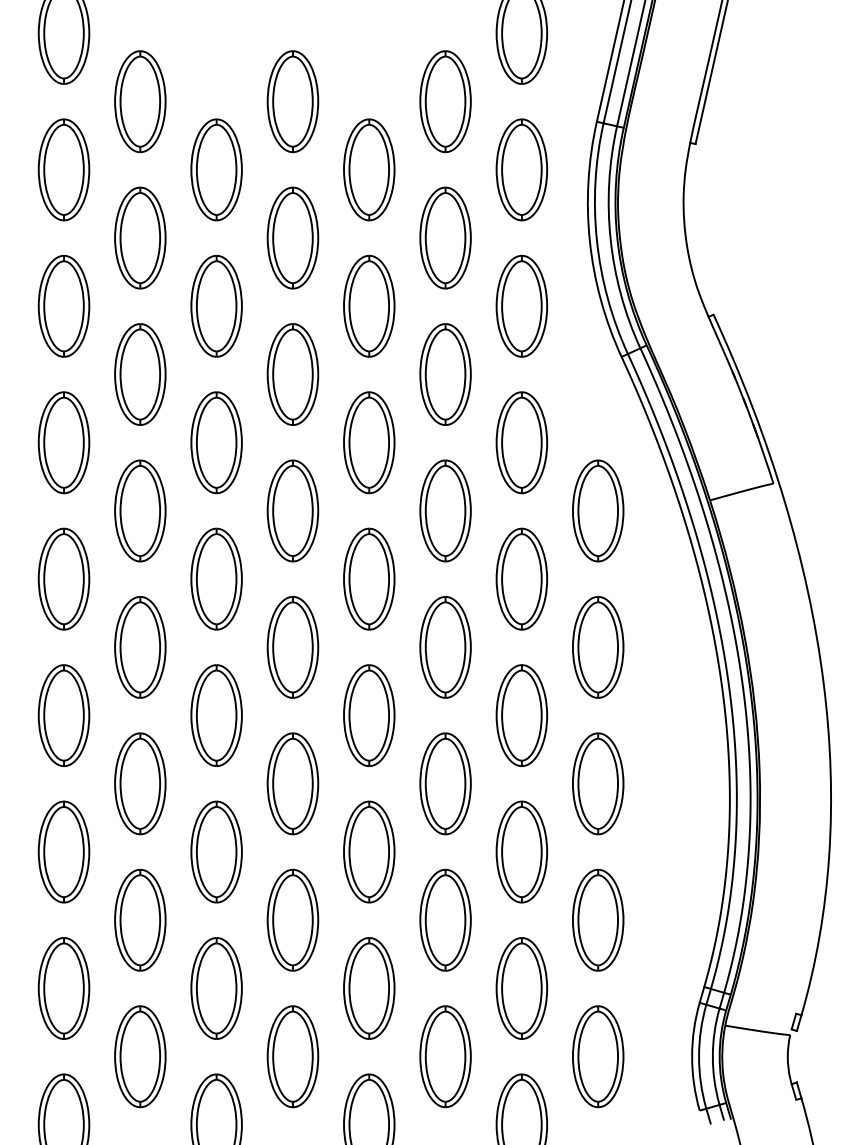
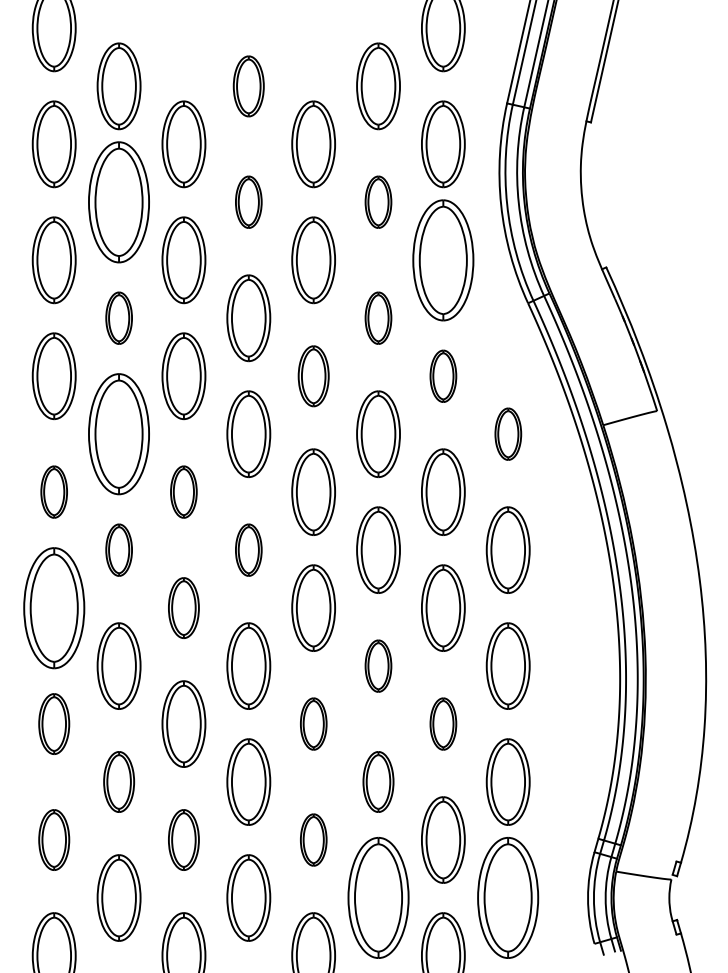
part: (292, 101) -> (248, 86), size x0.7
part: (140, 237) -> (119, 201), size x1.4
part: (292, 237) -> (248, 201), size x0.6
part: (445, 237) -> (378, 201), size x0.6
part: (521, 305) -> (443, 259), size x1.4
part: (140, 374) -> (119, 318), size x0.6
part: (445, 374) -> (378, 318), size x0.6
part: (369, 442) -> (313, 376), size x0.7
part: (521, 442) -> (443, 376), size x0.6
part: (140, 510) -> (119, 433), size x1.4
part: (598, 510) -> (508, 433), size x0.6
part: (63, 578) -> (53, 491), size x0.6
part: (216, 578) -> (183, 491), size x0.6
part: (140, 647) -> (119, 550), size x0.6
part: (292, 647) -> (248, 550), size x0.6
part: (63, 715) -> (53, 608), size x1.4
part: (216, 715) -> (183, 608), size x0.7
part: (445, 783) -> (378, 665), size x0.6
part: (63, 851) -> (53, 723), size x0.7
part: (369, 851) -> (313, 723), size x0.6
part: (521, 851) -> (443, 723), size x0.6
part: (140, 919) -> (119, 781), size x0.7
part: (445, 919) -> (378, 781), size x0.7
part: (63, 988) -> (53, 840), size x0.7
part: (216, 988) -> (183, 840), size x0.7
part: (369, 988) -> (313, 840), size x0.6
part: (445, 1056) -> (378, 897), size x1.4
part: (598, 1056) -> (508, 897), size x1.4

